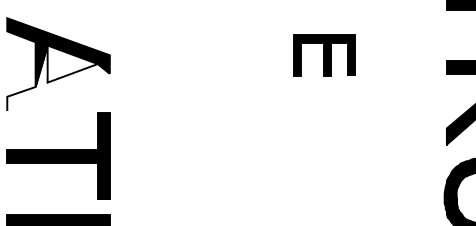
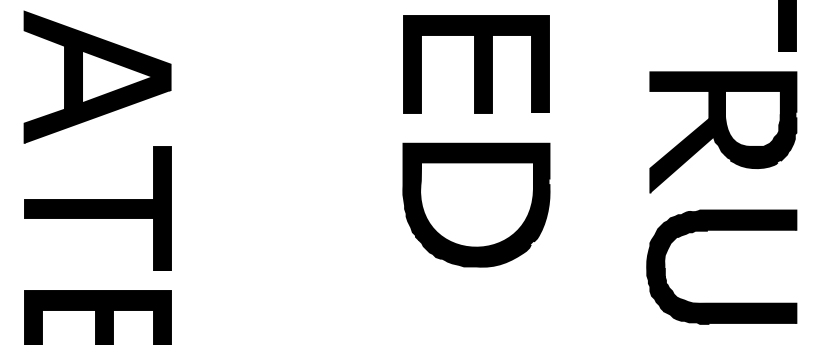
part: (324, 55) -> (476, 64), size x1.67
fill: (58, 77) -> (97, 96), added
part: (324, 153) -> (476, 204), added

